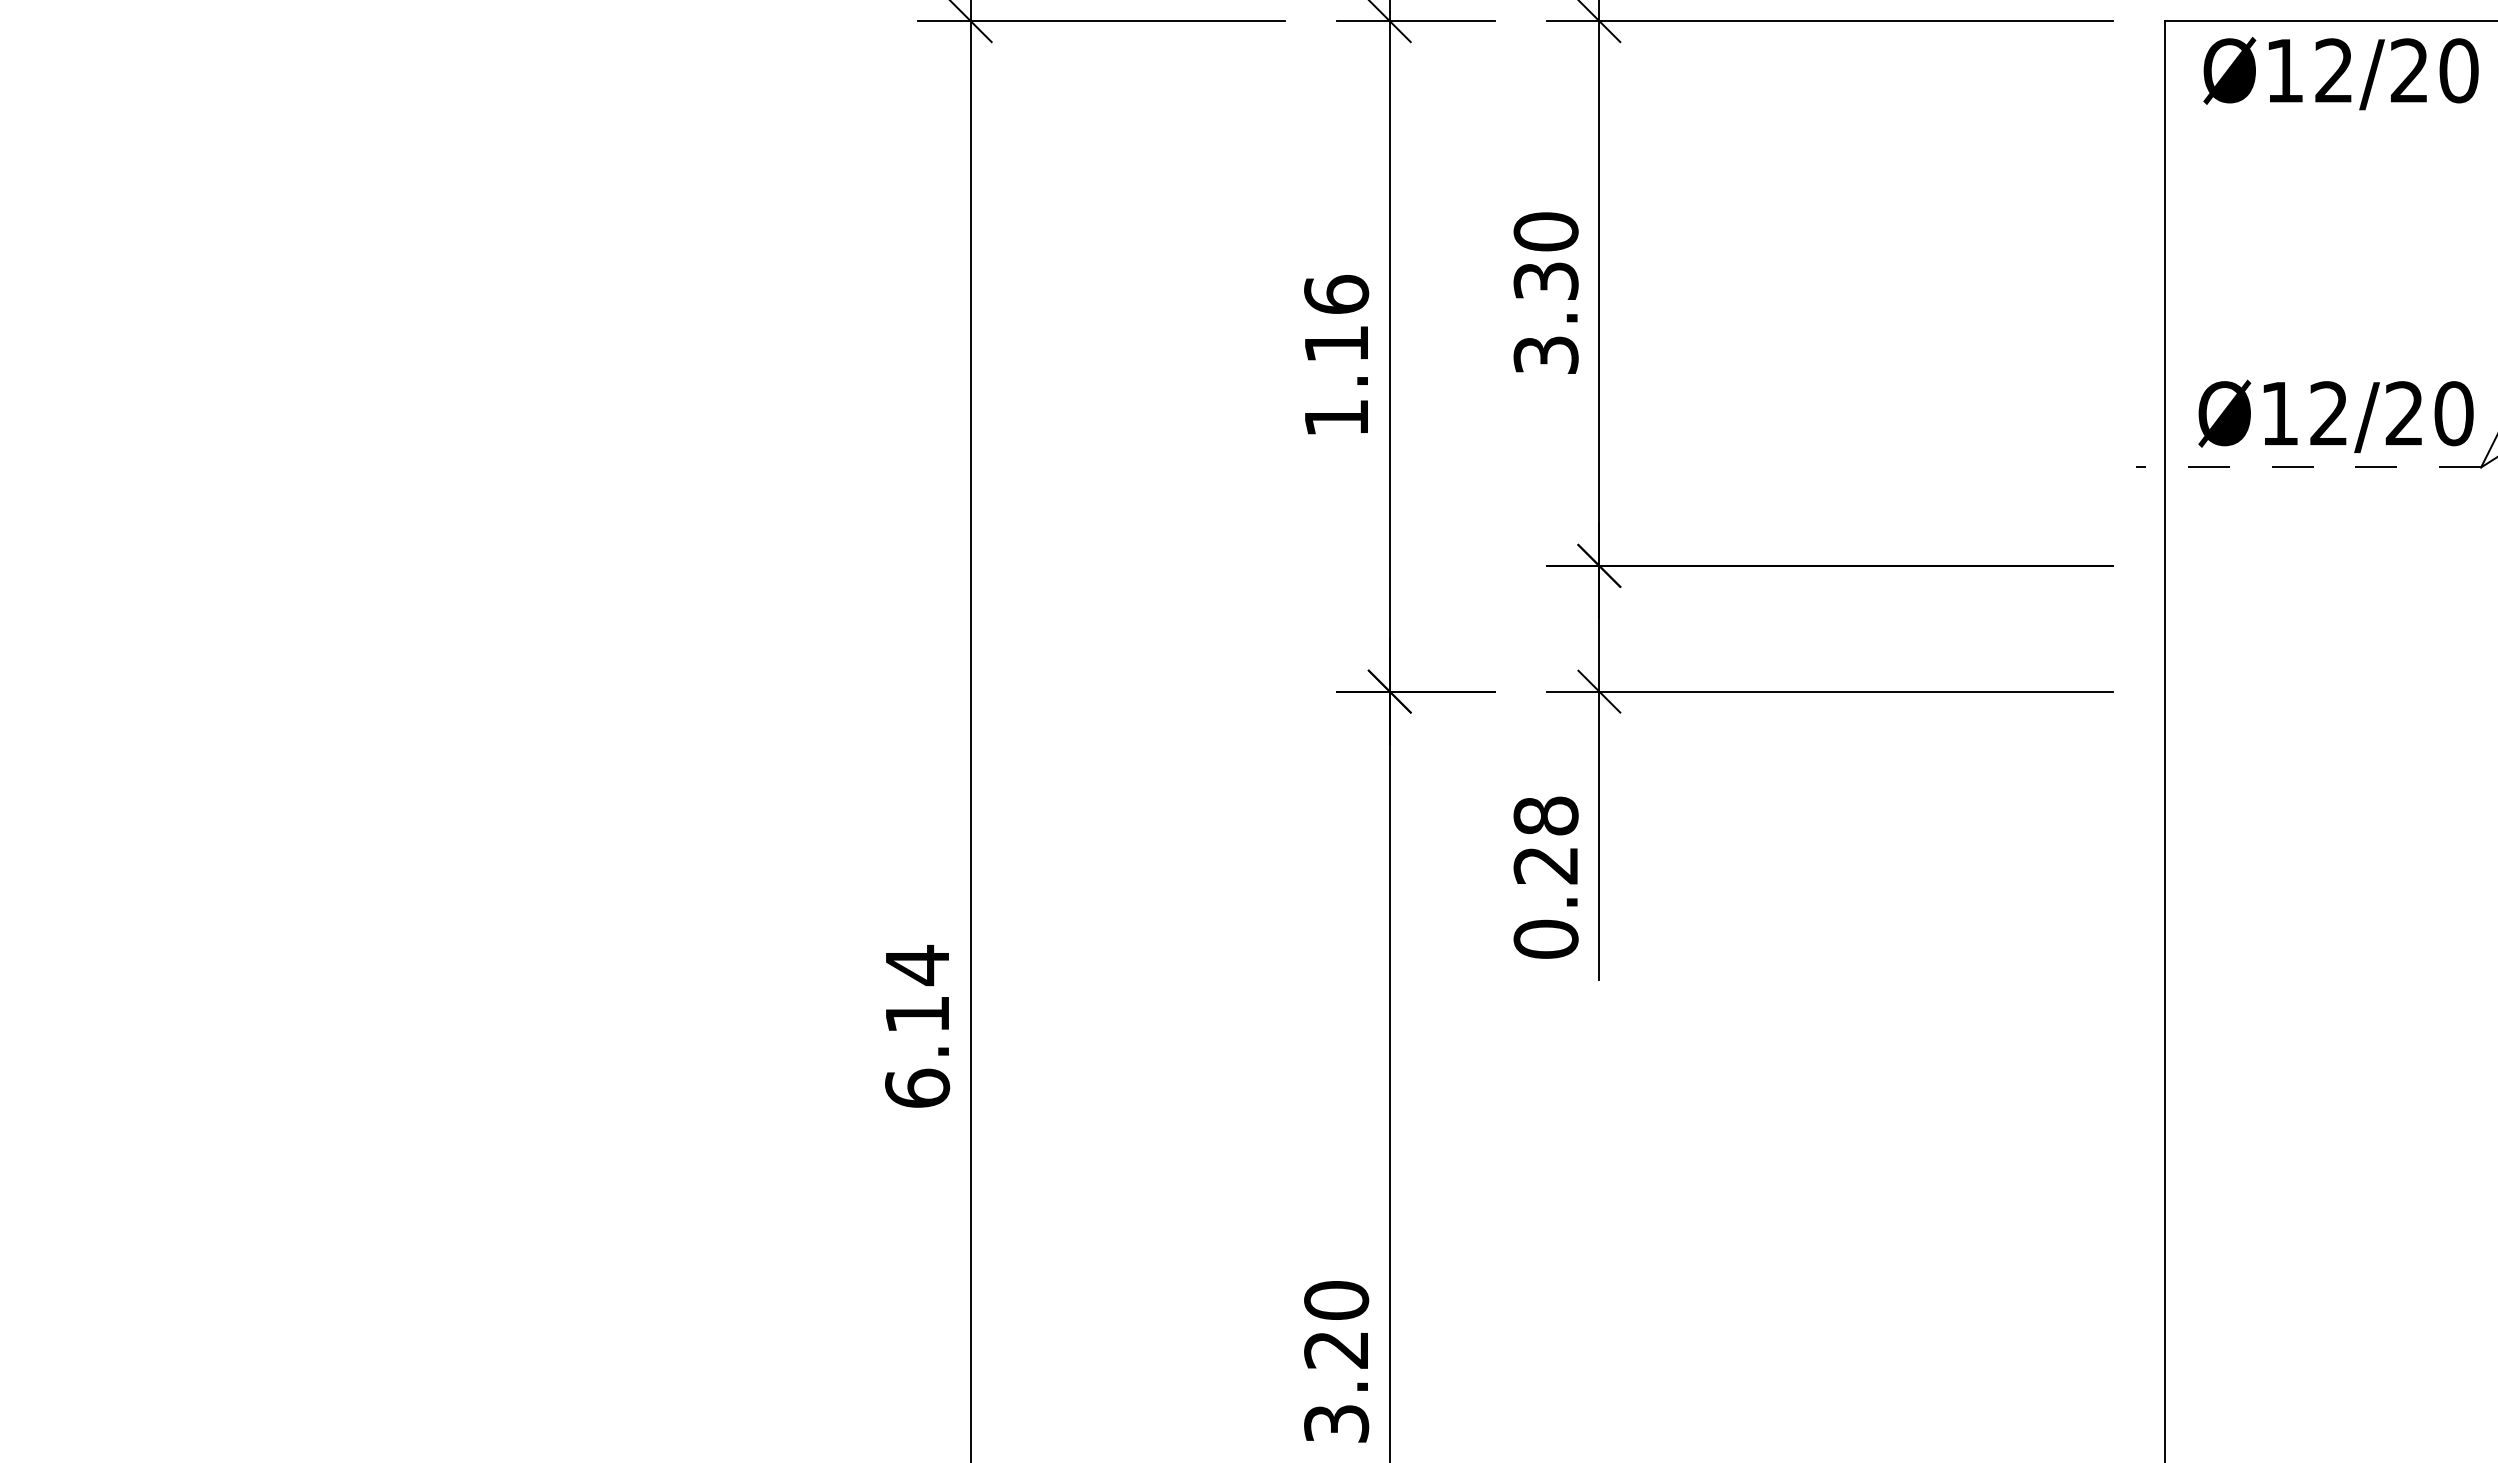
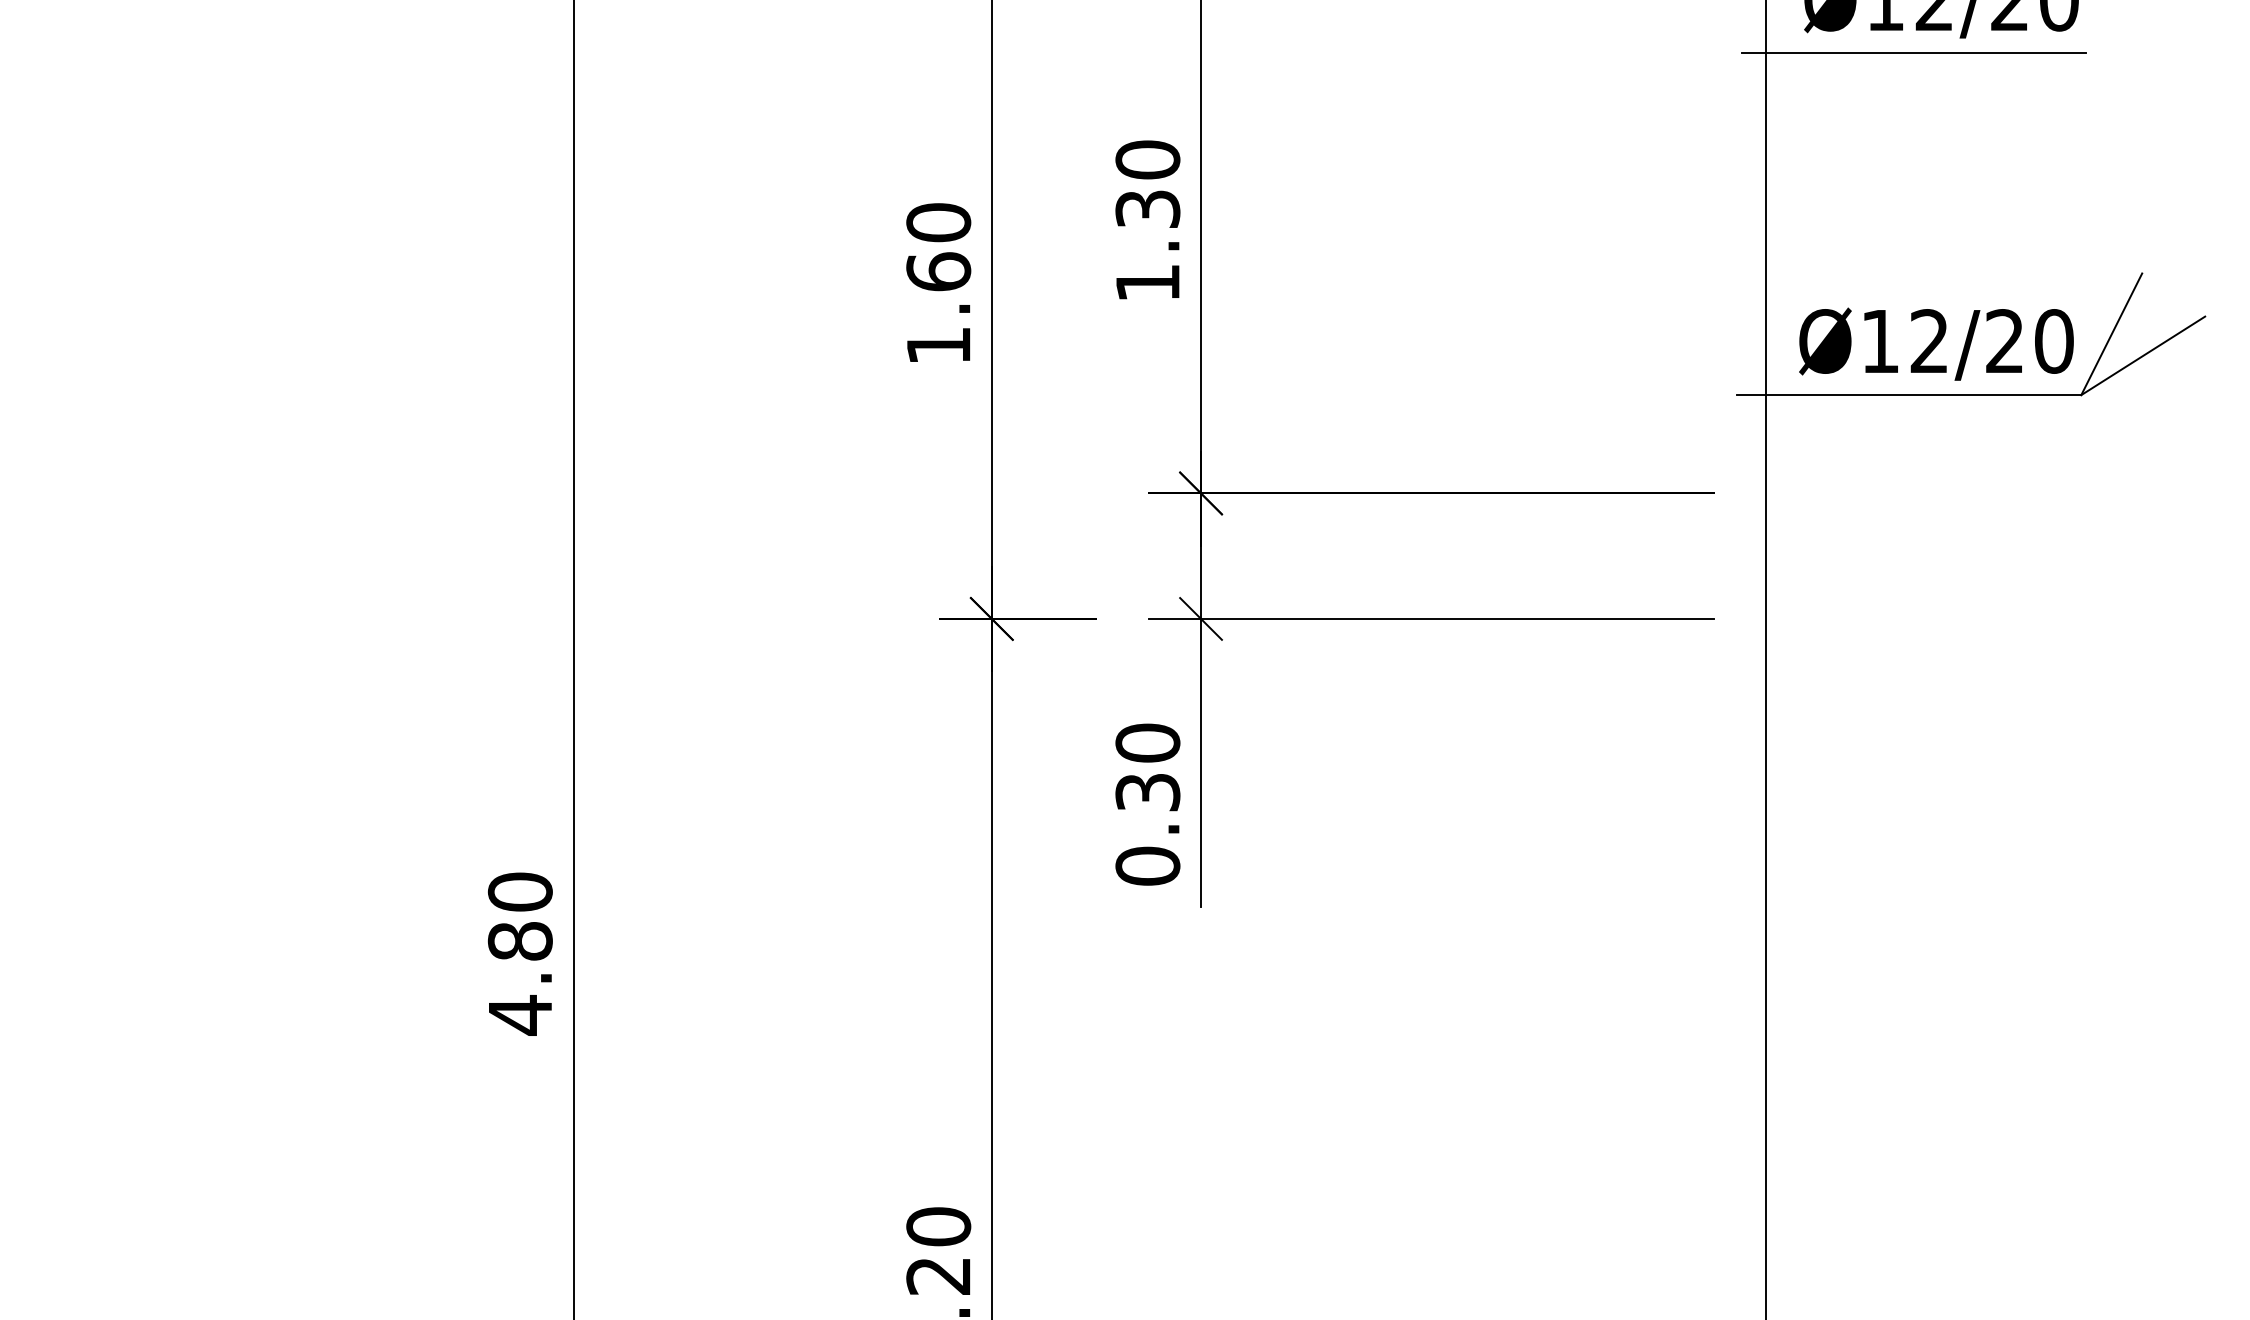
line: (2313, 124) -> (1913, 52), added
text: (1336, 319) -> (938, 247), 1.16 -> 1.60
text: (1545, 354) -> (1147, 282), 3.30 -> 1.30
line: (2308, 467) -> (1908, 395), dashed -> solid
text: (1545, 840) -> (1147, 767), 0.28 -> 0.30
text: (917, 1027) -> (520, 954), 6.14 -> 4.80

